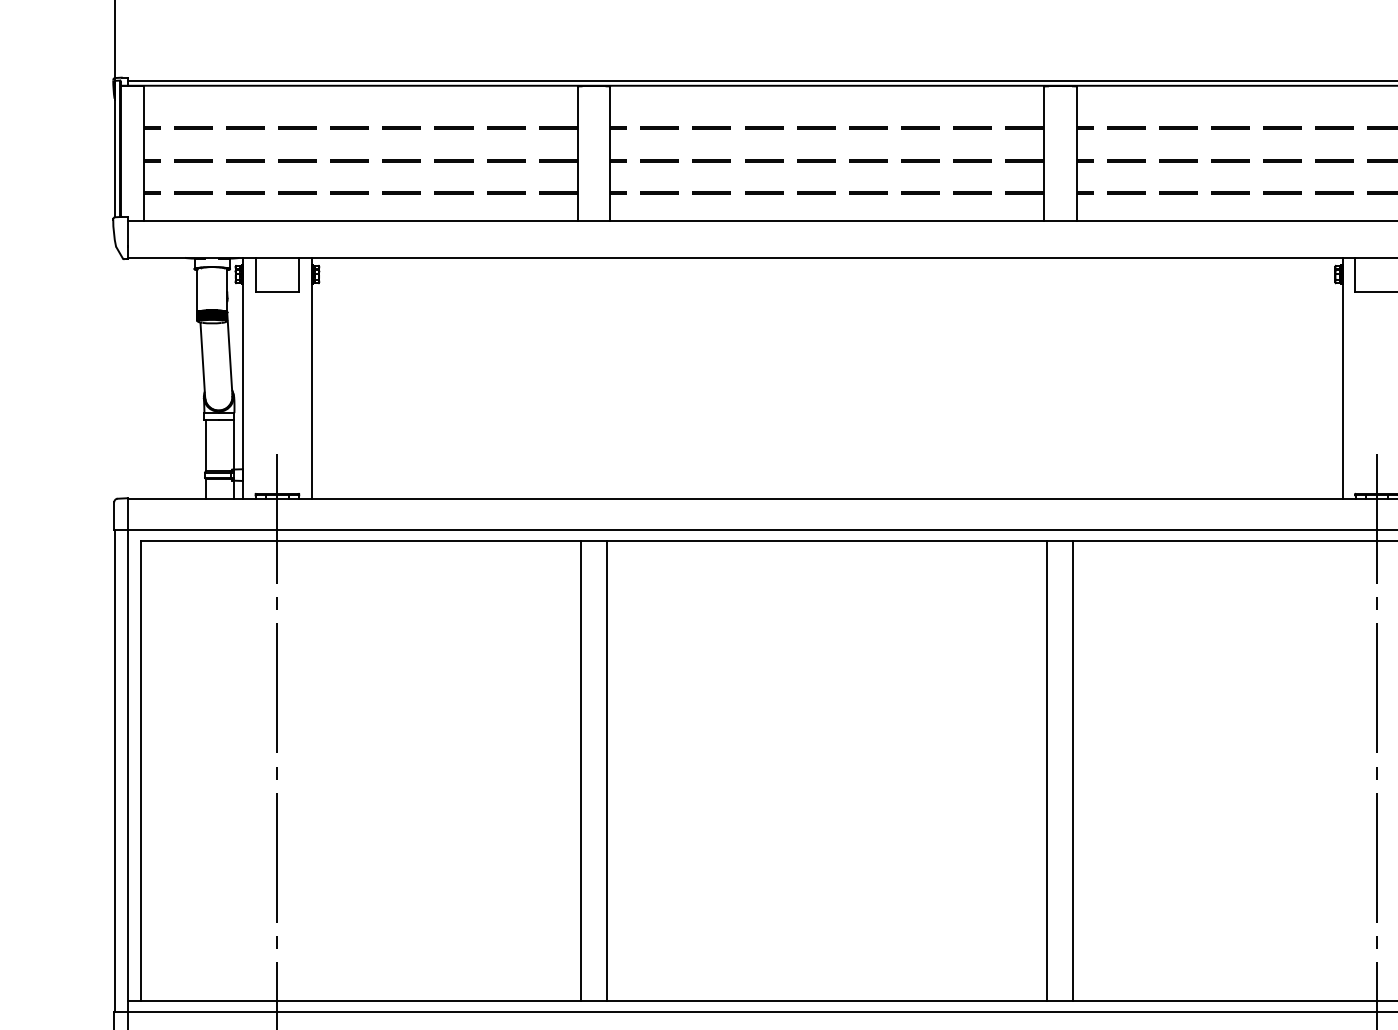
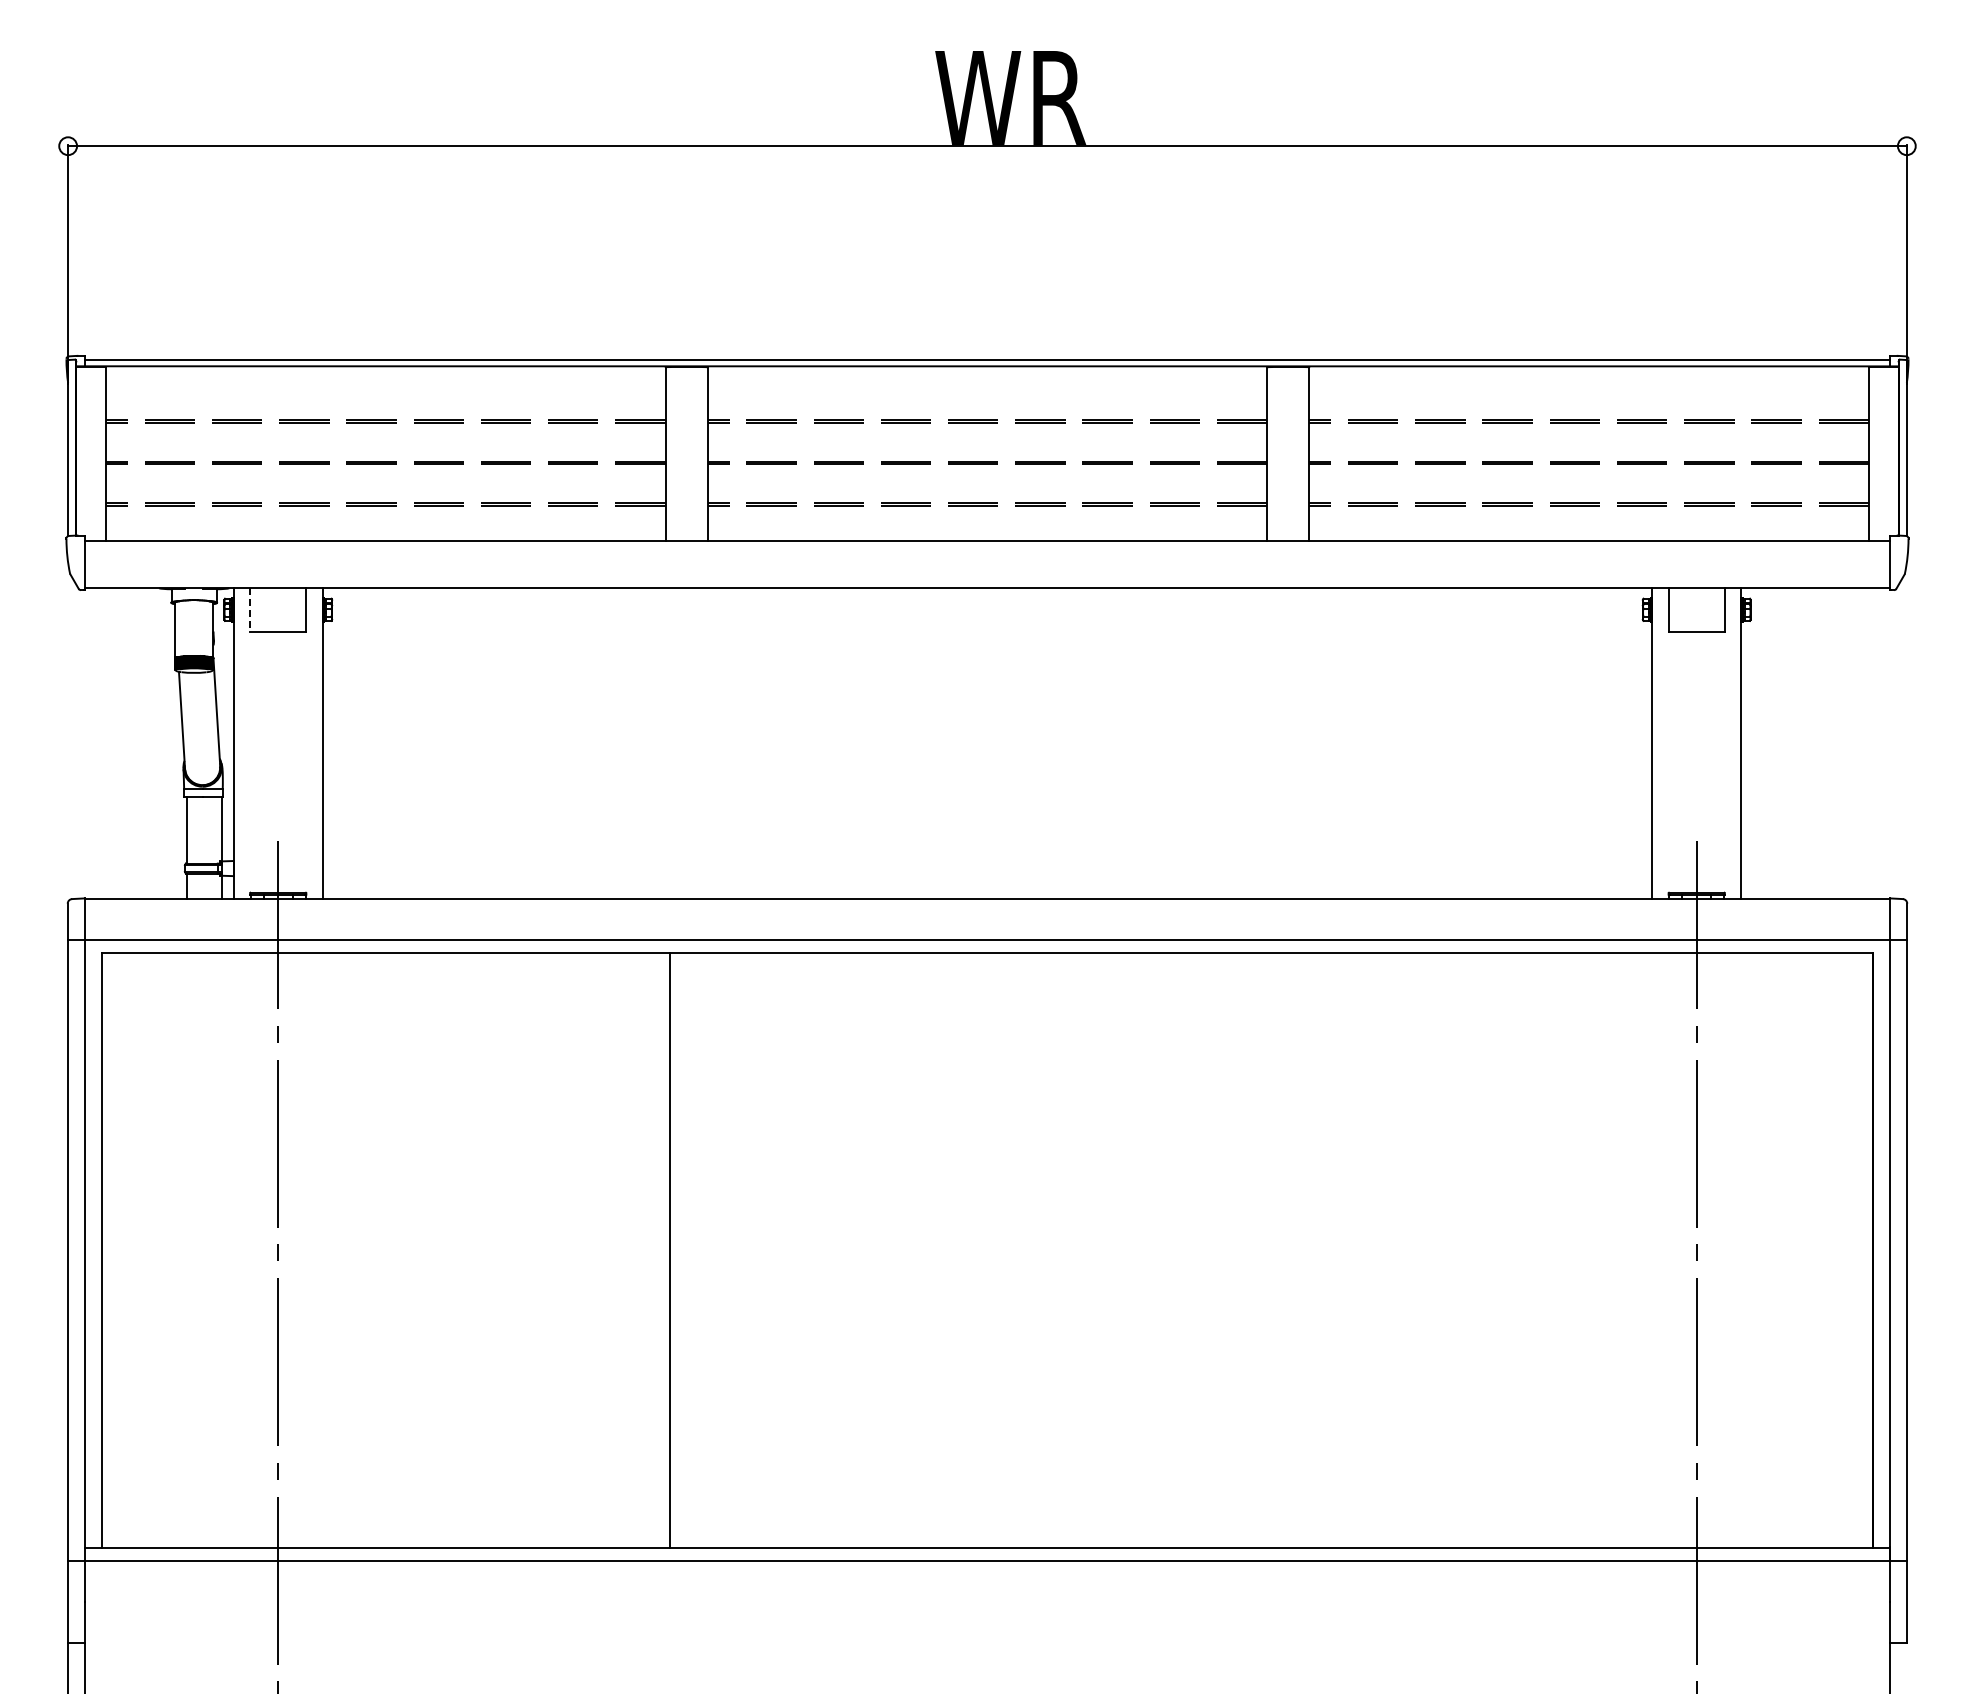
line: (255, 275) -> (250, 610), solid -> dashed
line: (607, 771) -> (703, 1250), removed
line: (1047, 771) -> (1271, 1250), removed
line: (1073, 771) -> (1305, 1250), removed

